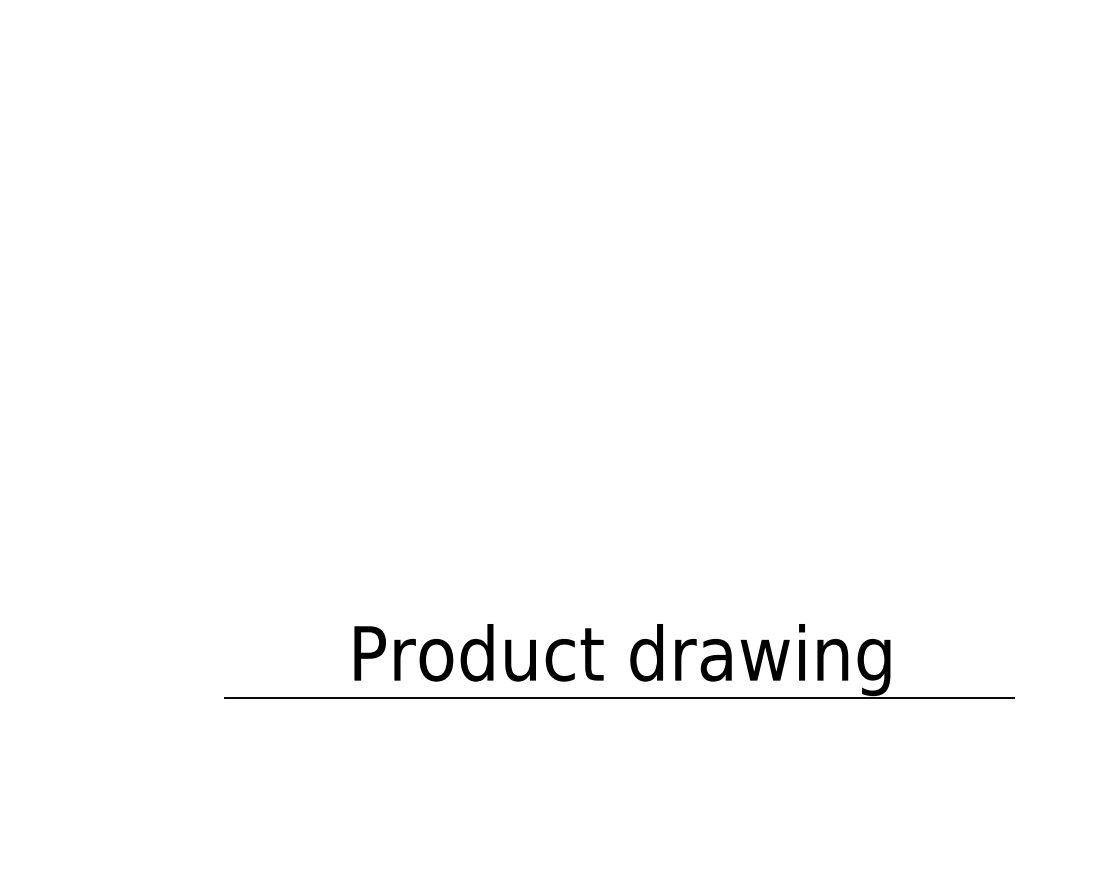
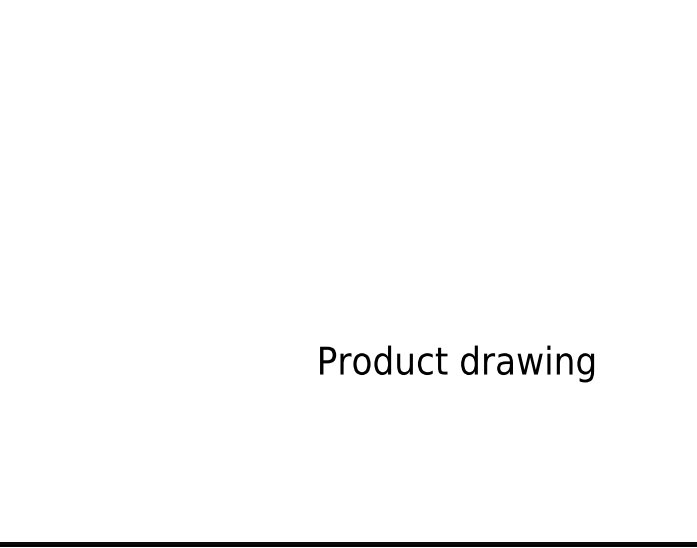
line: (619, 698) -> (455, 383), removed

